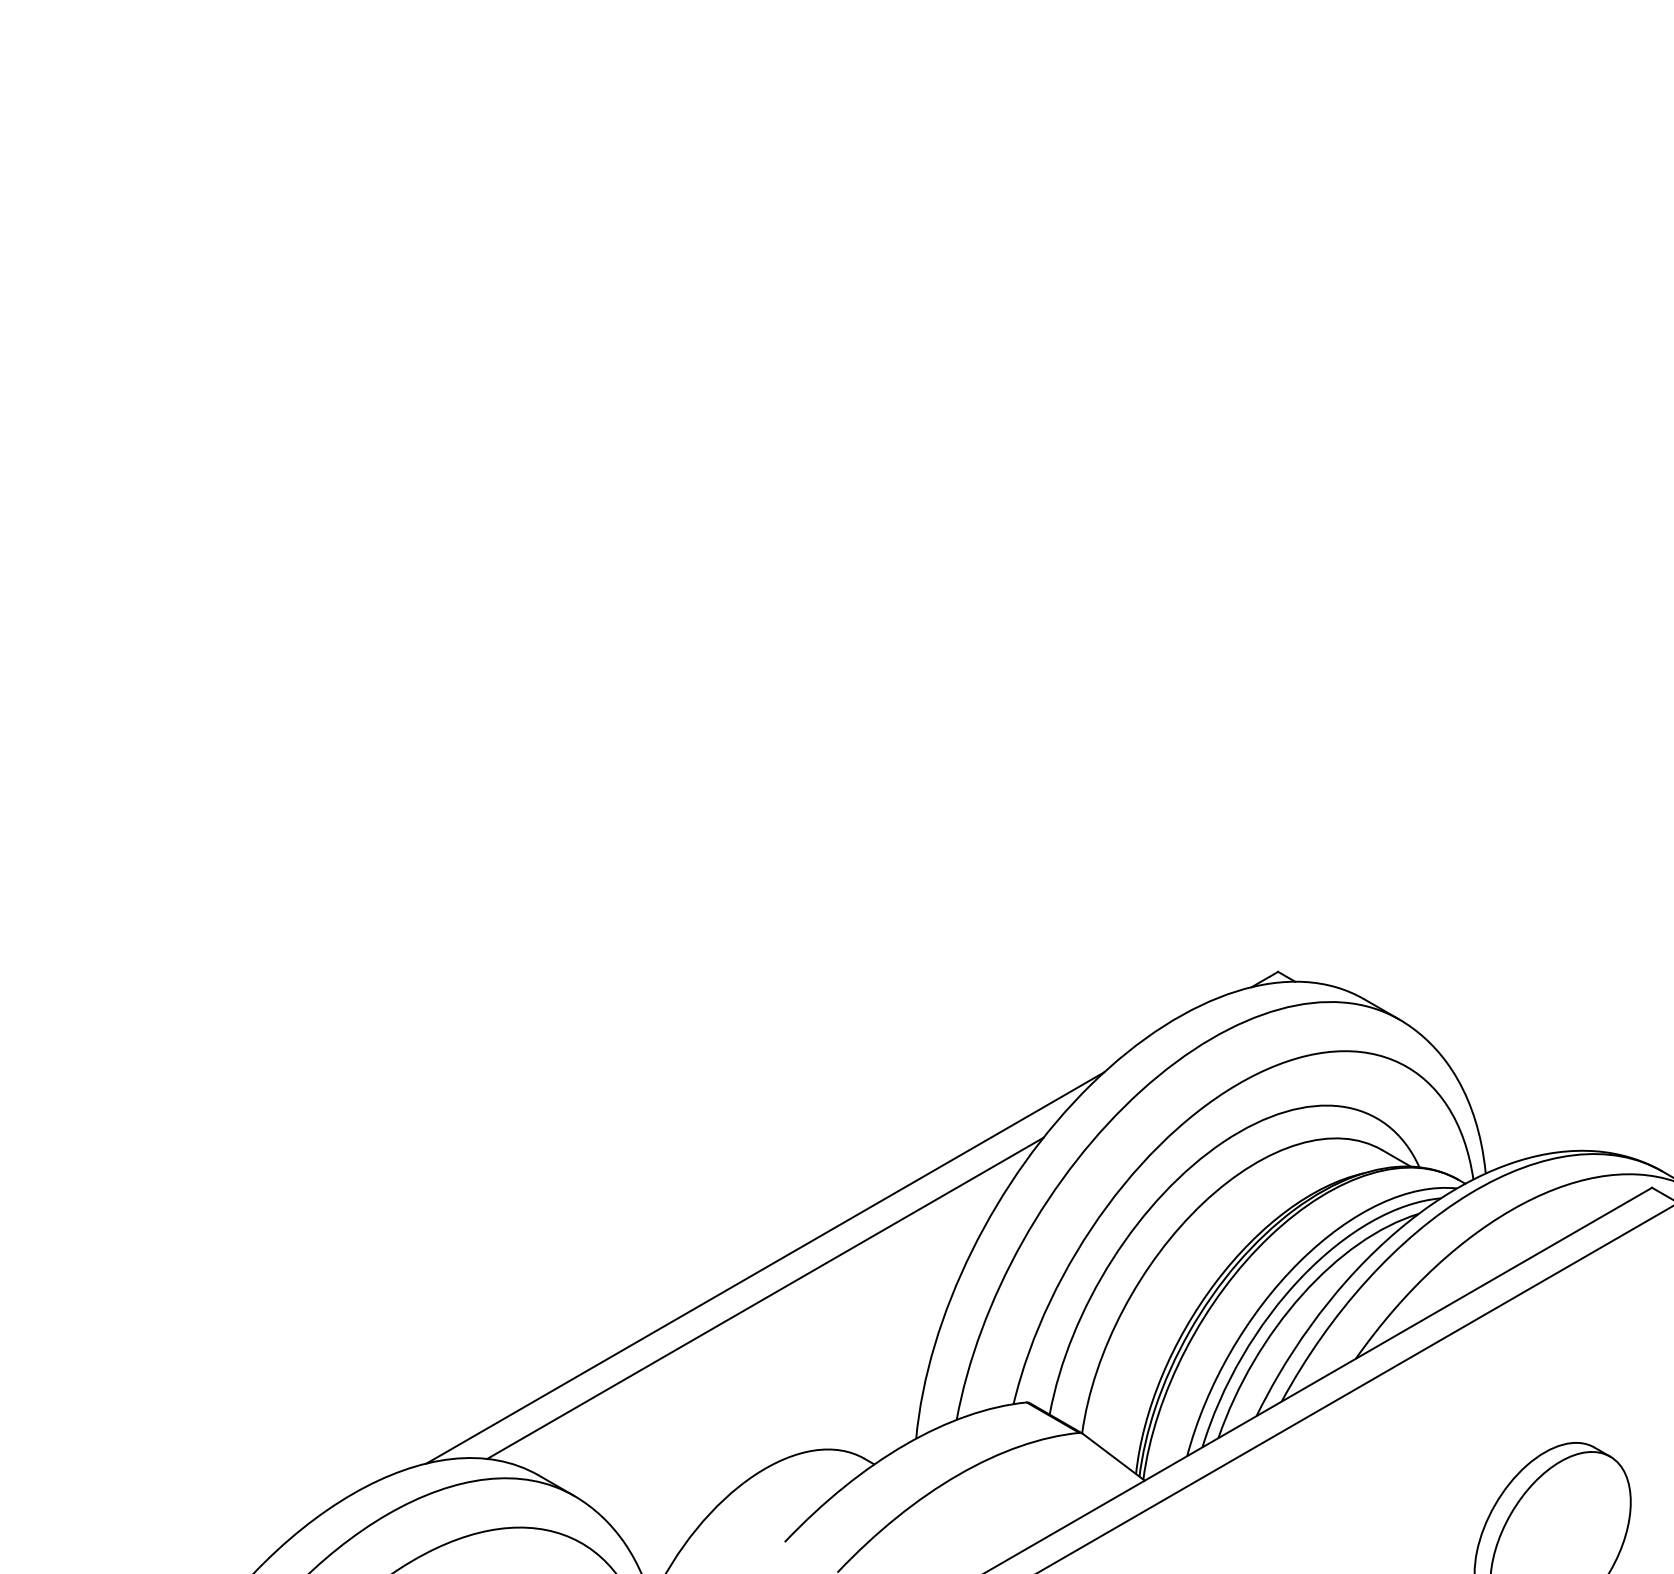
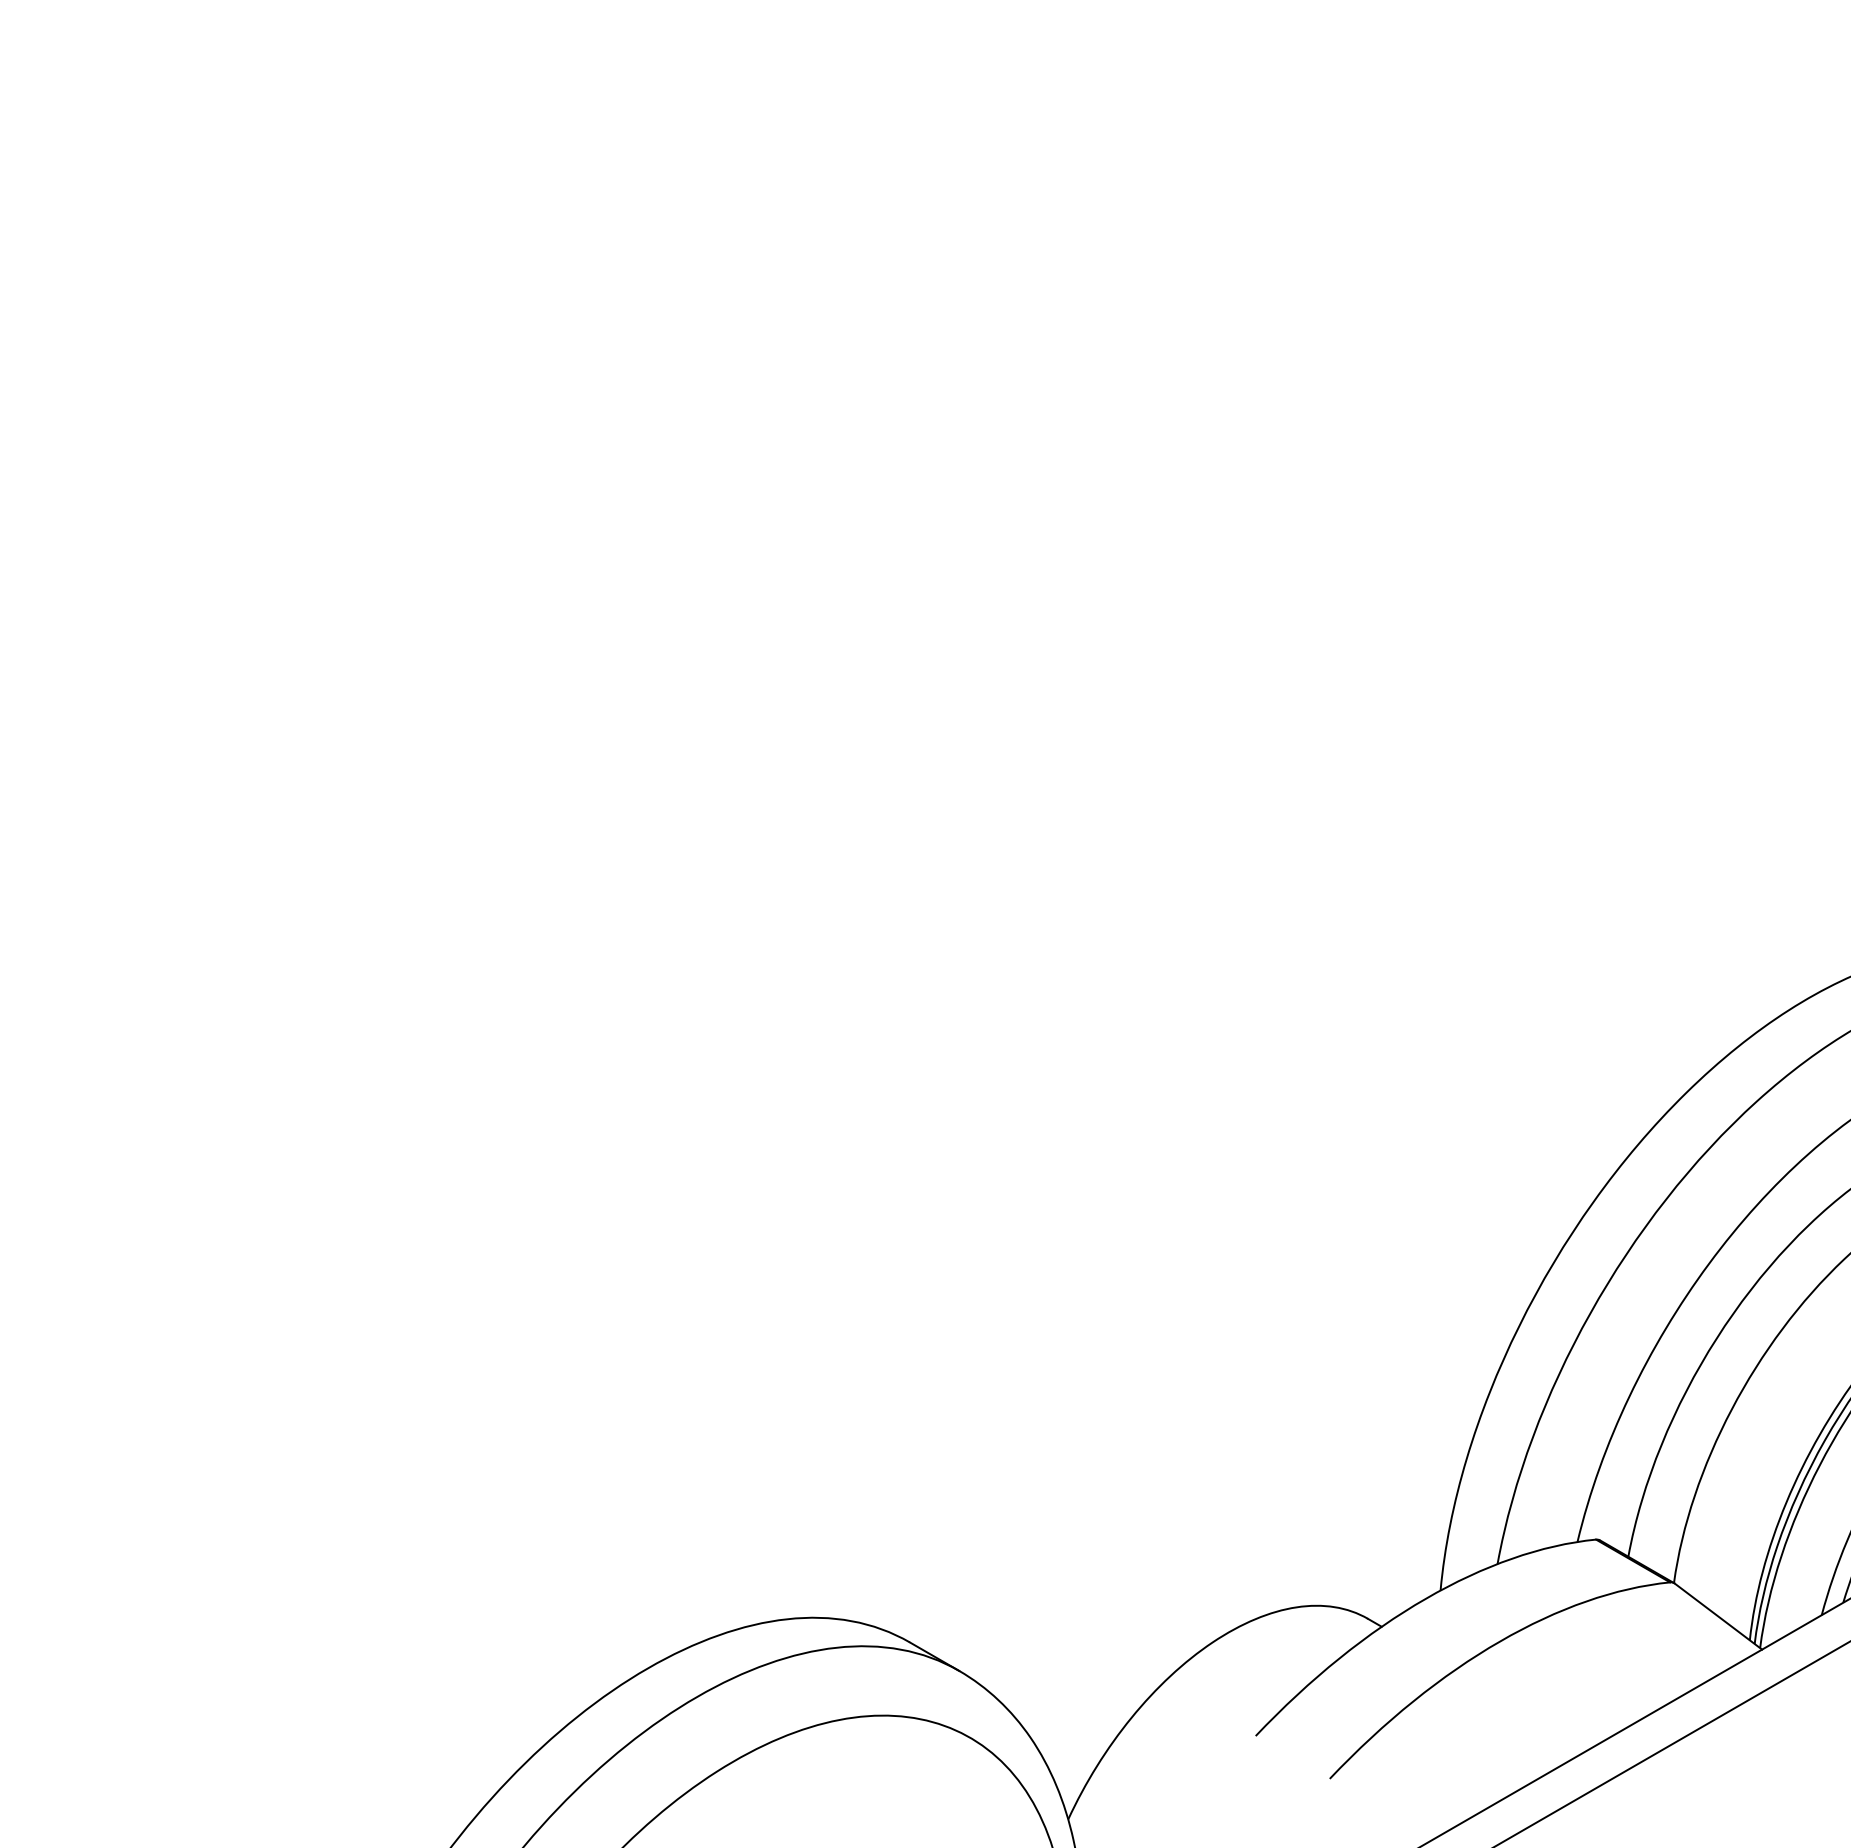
line: (765, 1267) -> (1228, 1349), removed
line: (765, 1297) -> (1228, 1391), removed

